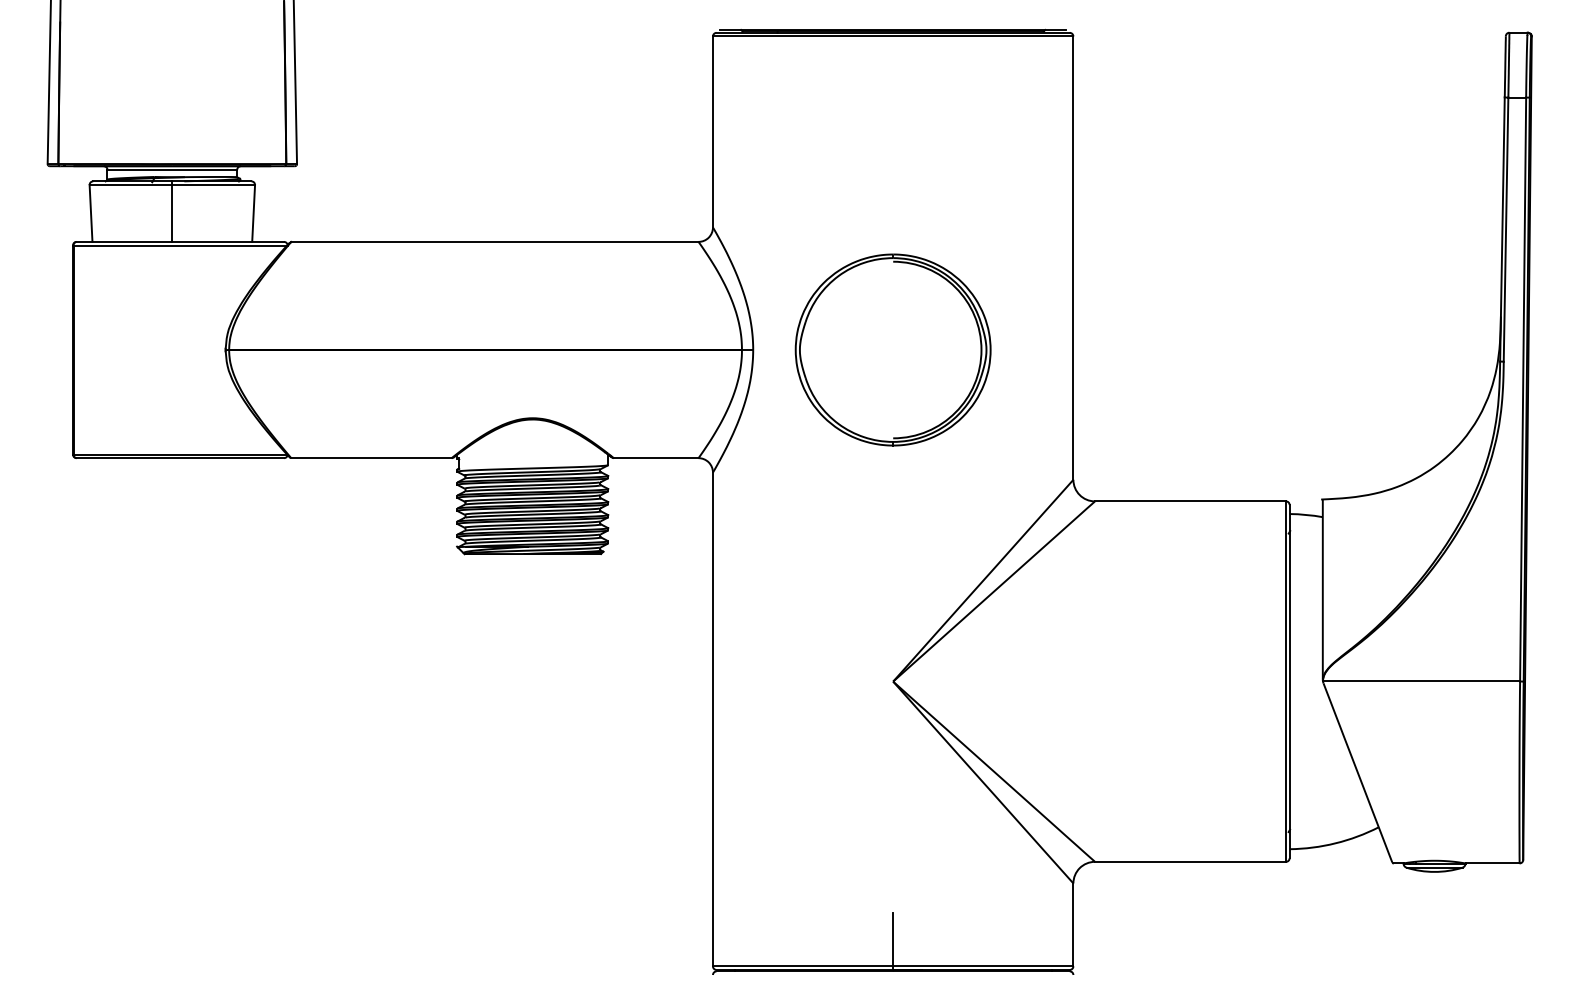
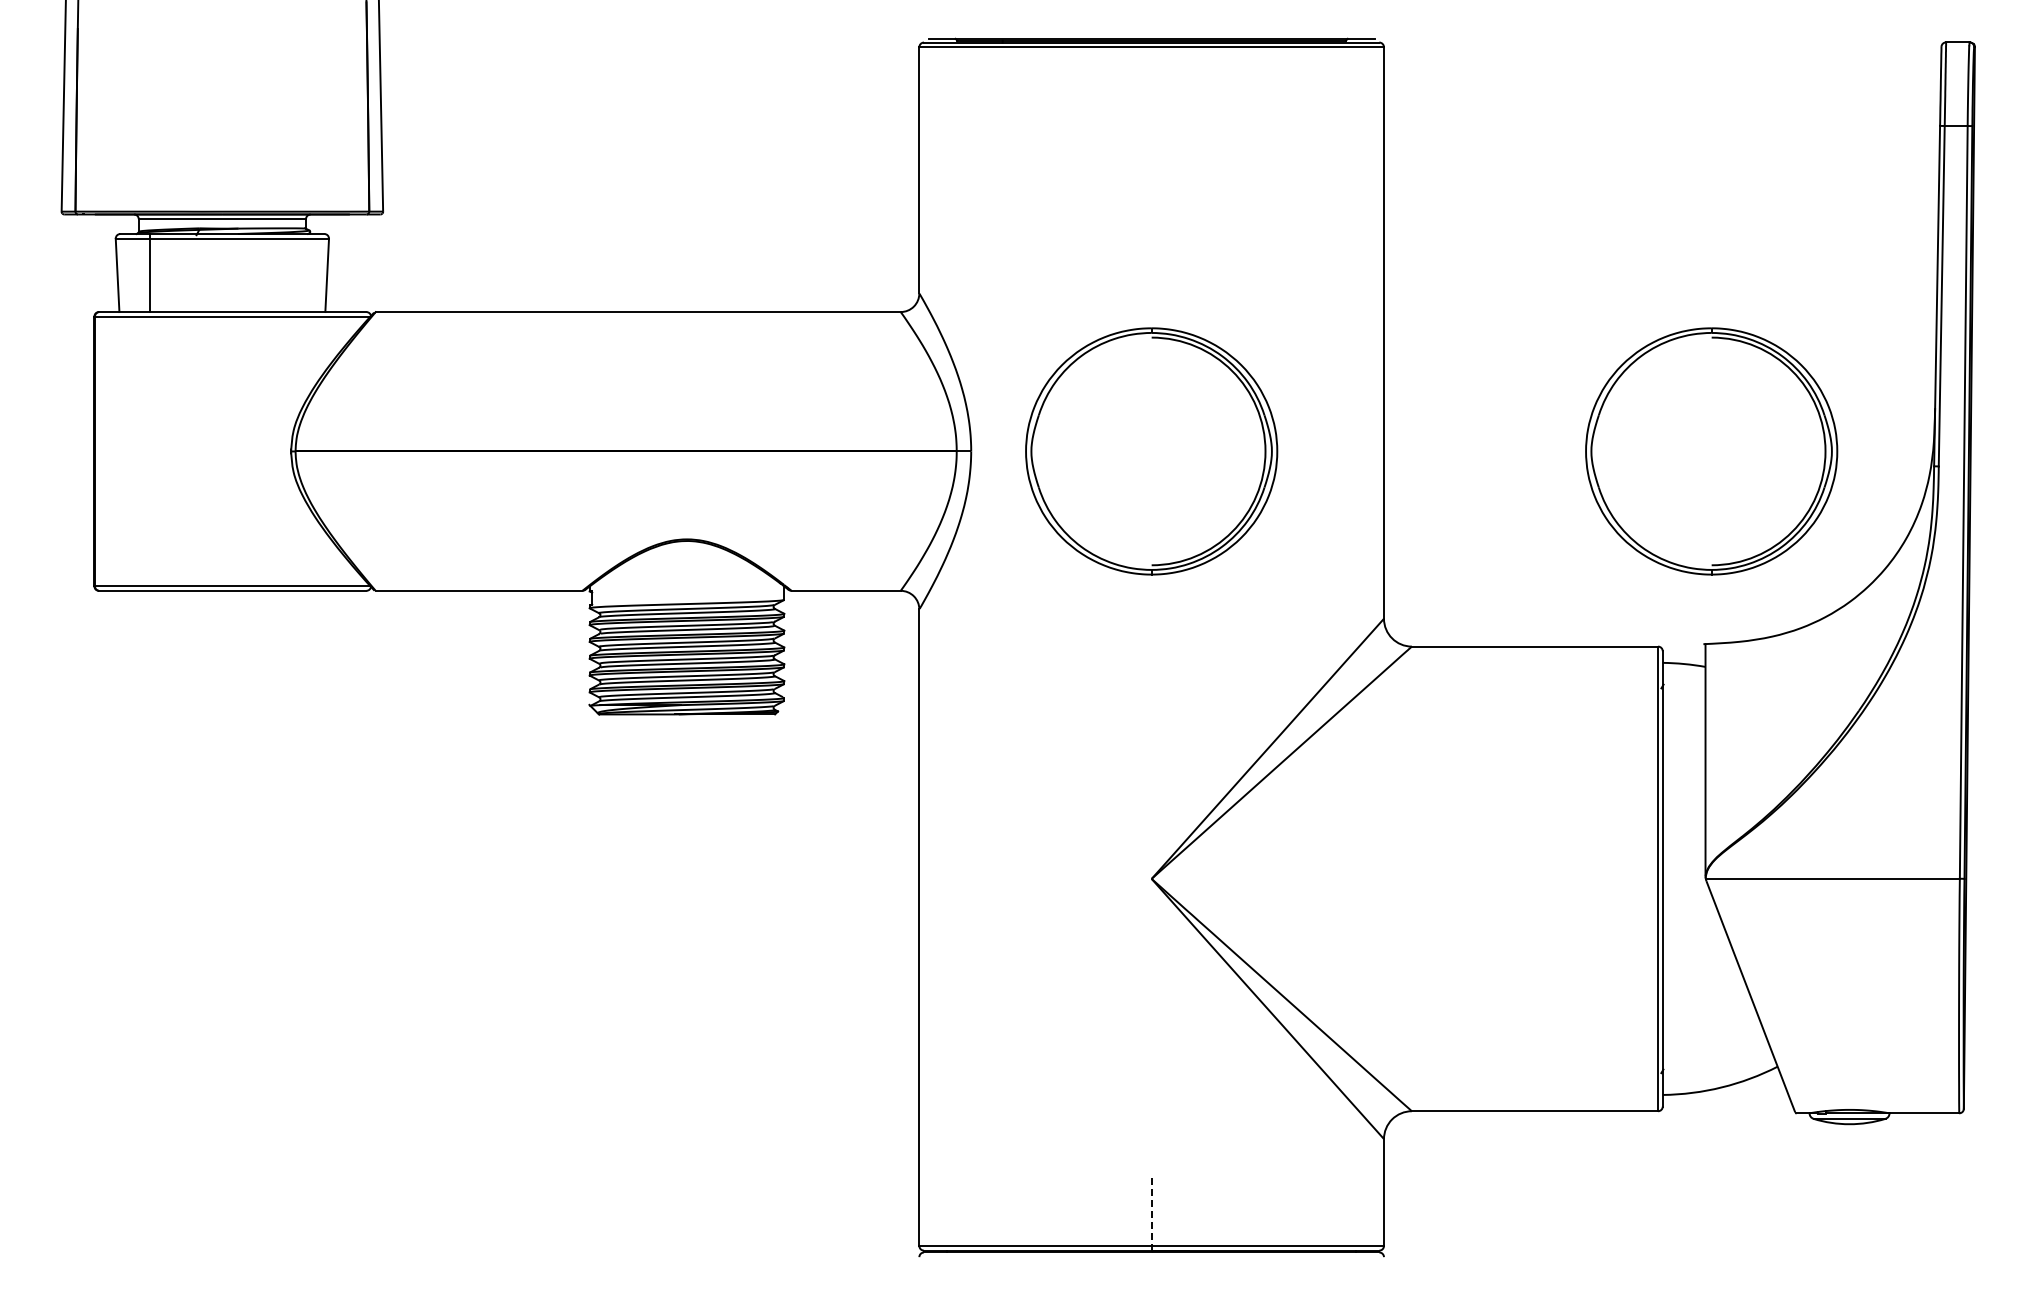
line: (172, 212) -> (150, 273), moved
part: (1327, 350) -> (1711, 451), added
line: (893, 941) -> (1151, 1213), solid -> dashed

